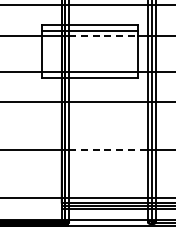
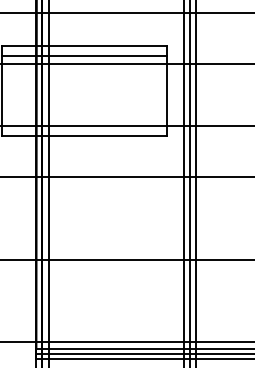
line: (103, 35) -> (107, 64), dashed -> solid
line: (108, 150) -> (116, 260), dashed -> solid

